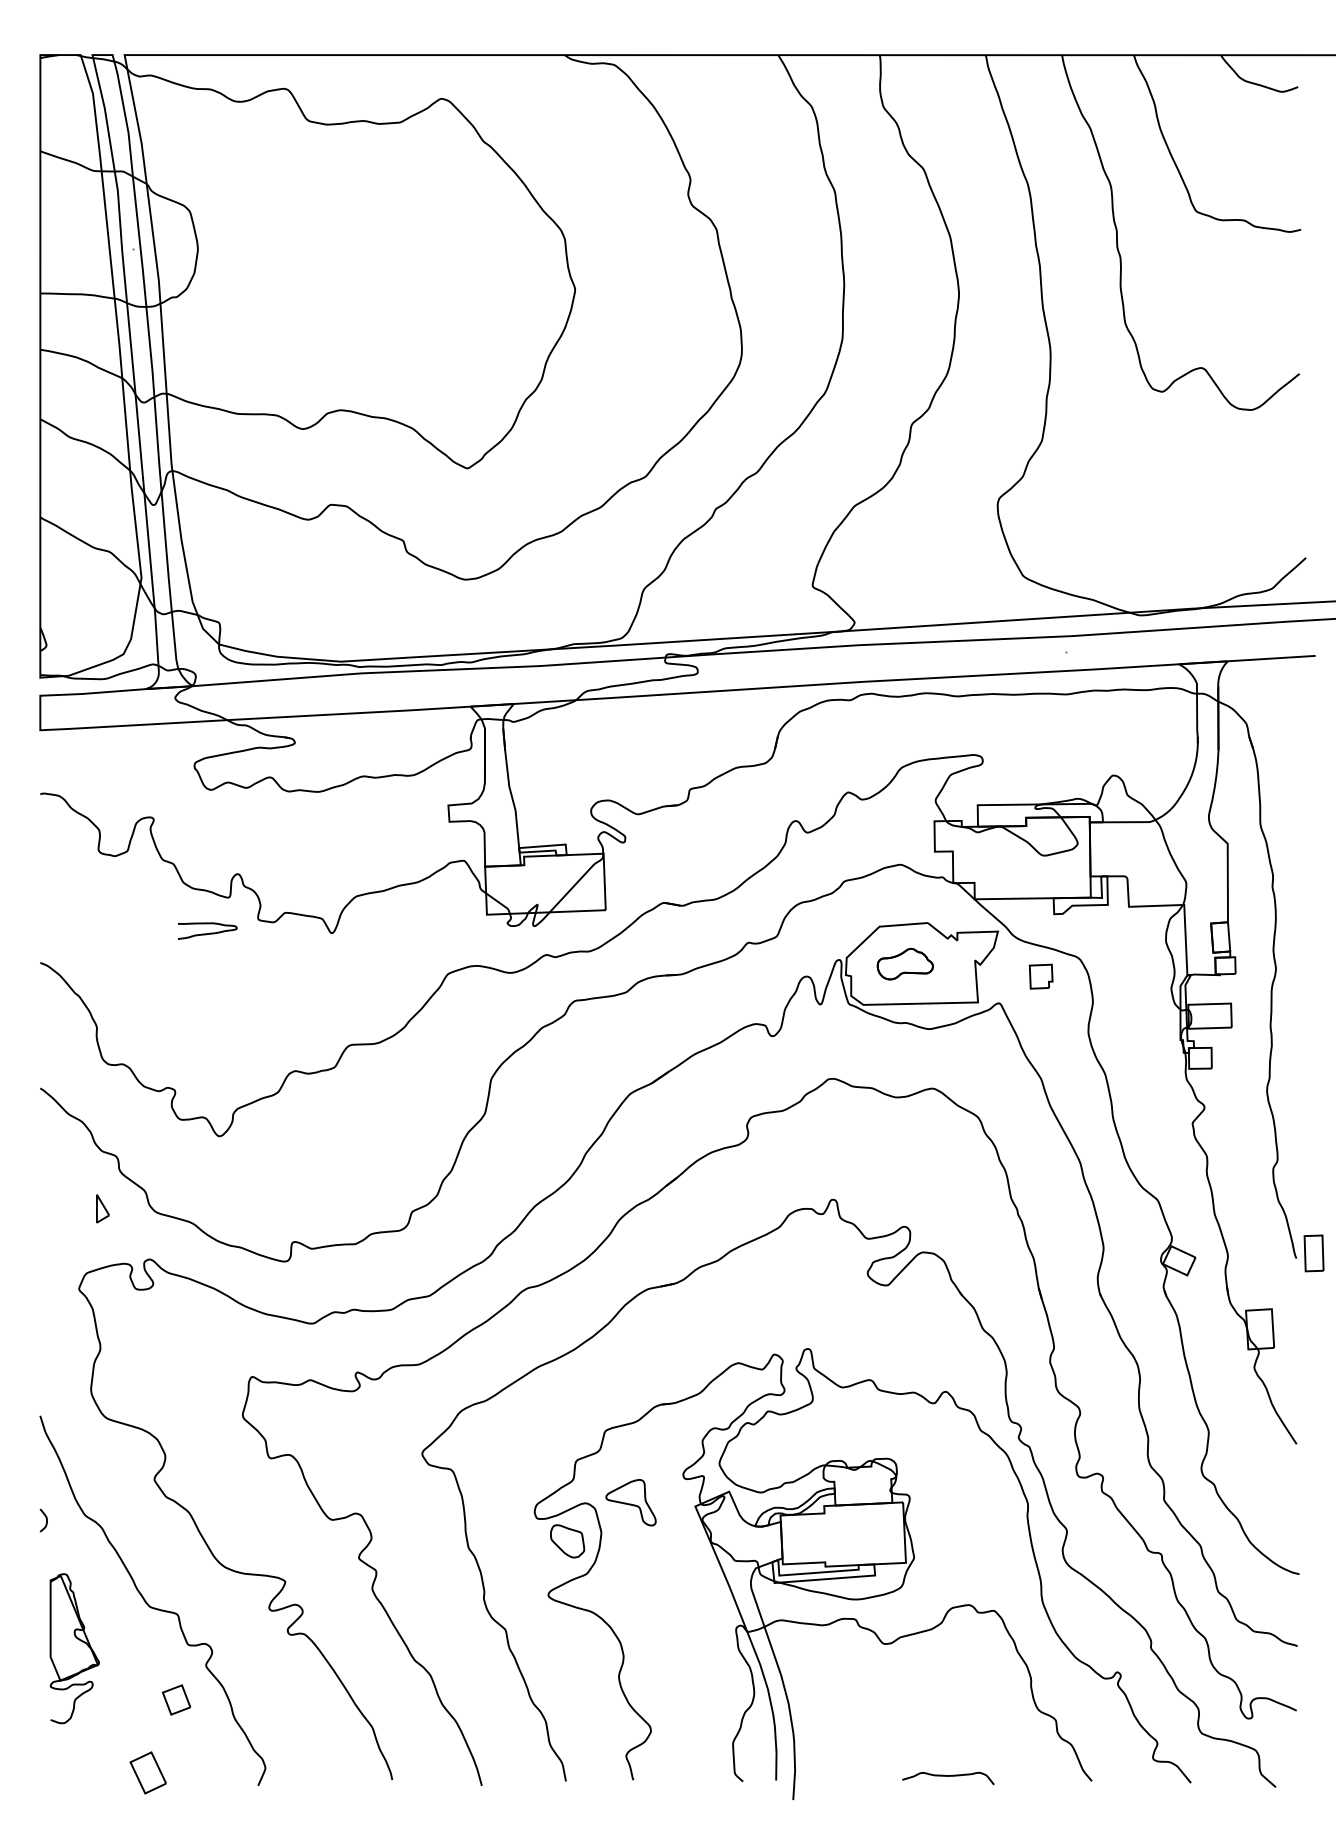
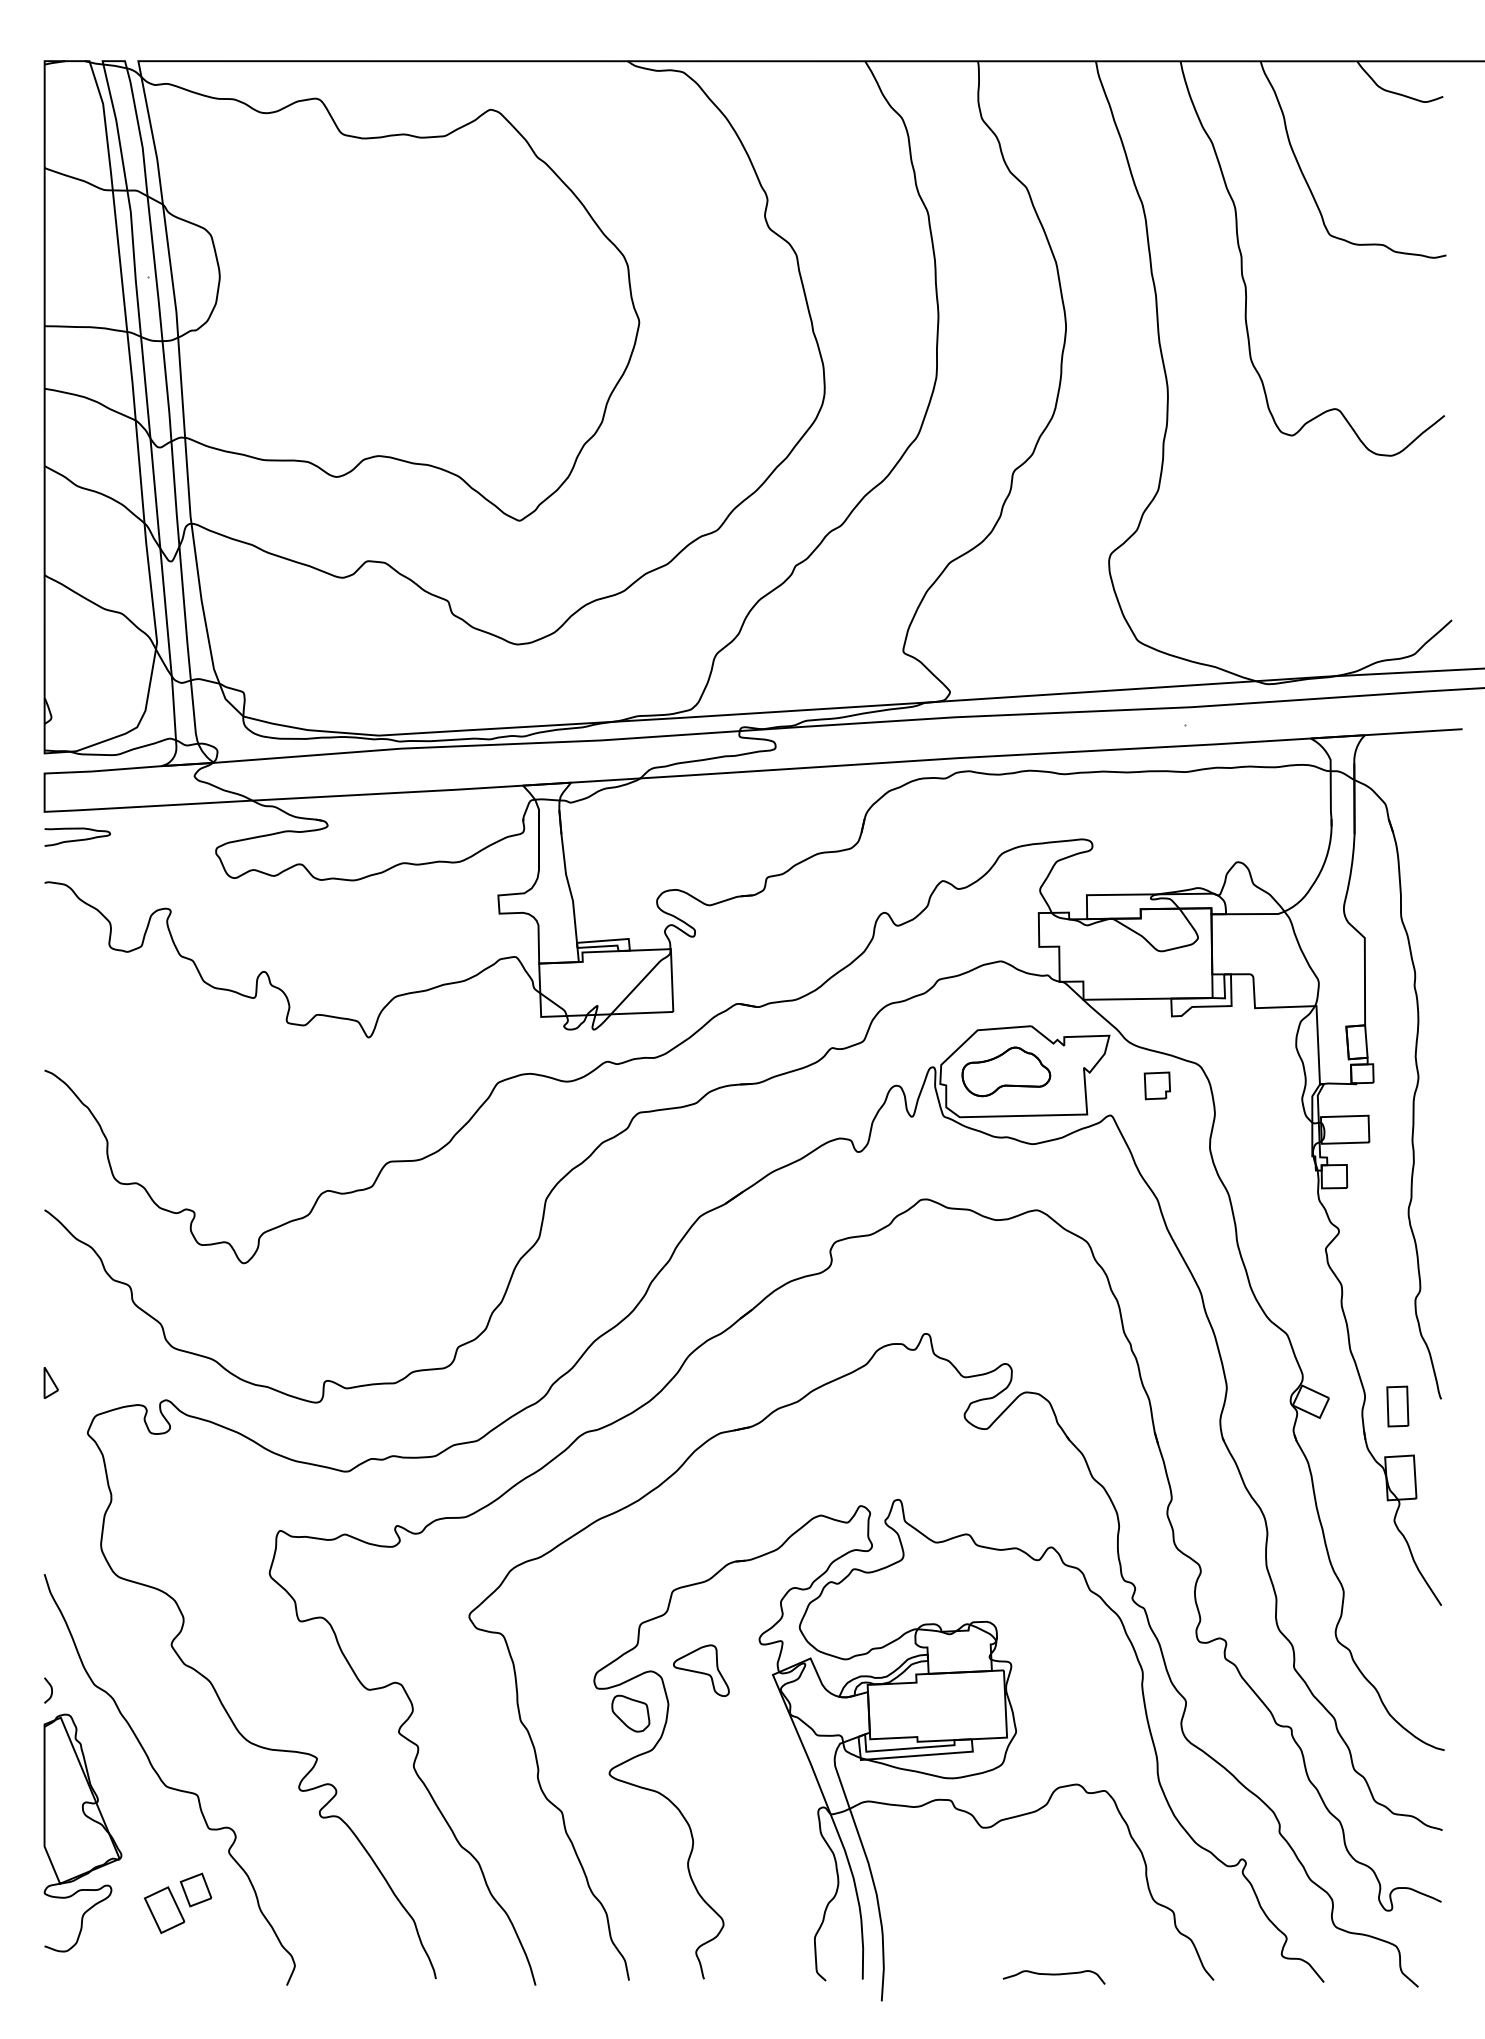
curve: (207, 933) -> (77, 839), moved
part: (905, 963) -> (1006, 1071), size x1.43
part: (102, 1208) -> (50, 1382), moved
part: (1313, 1253) -> (1397, 1406), moved
part: (74, 1648) -> (82, 1832), size x1.43
part: (148, 1772) -> (164, 1909), moved

